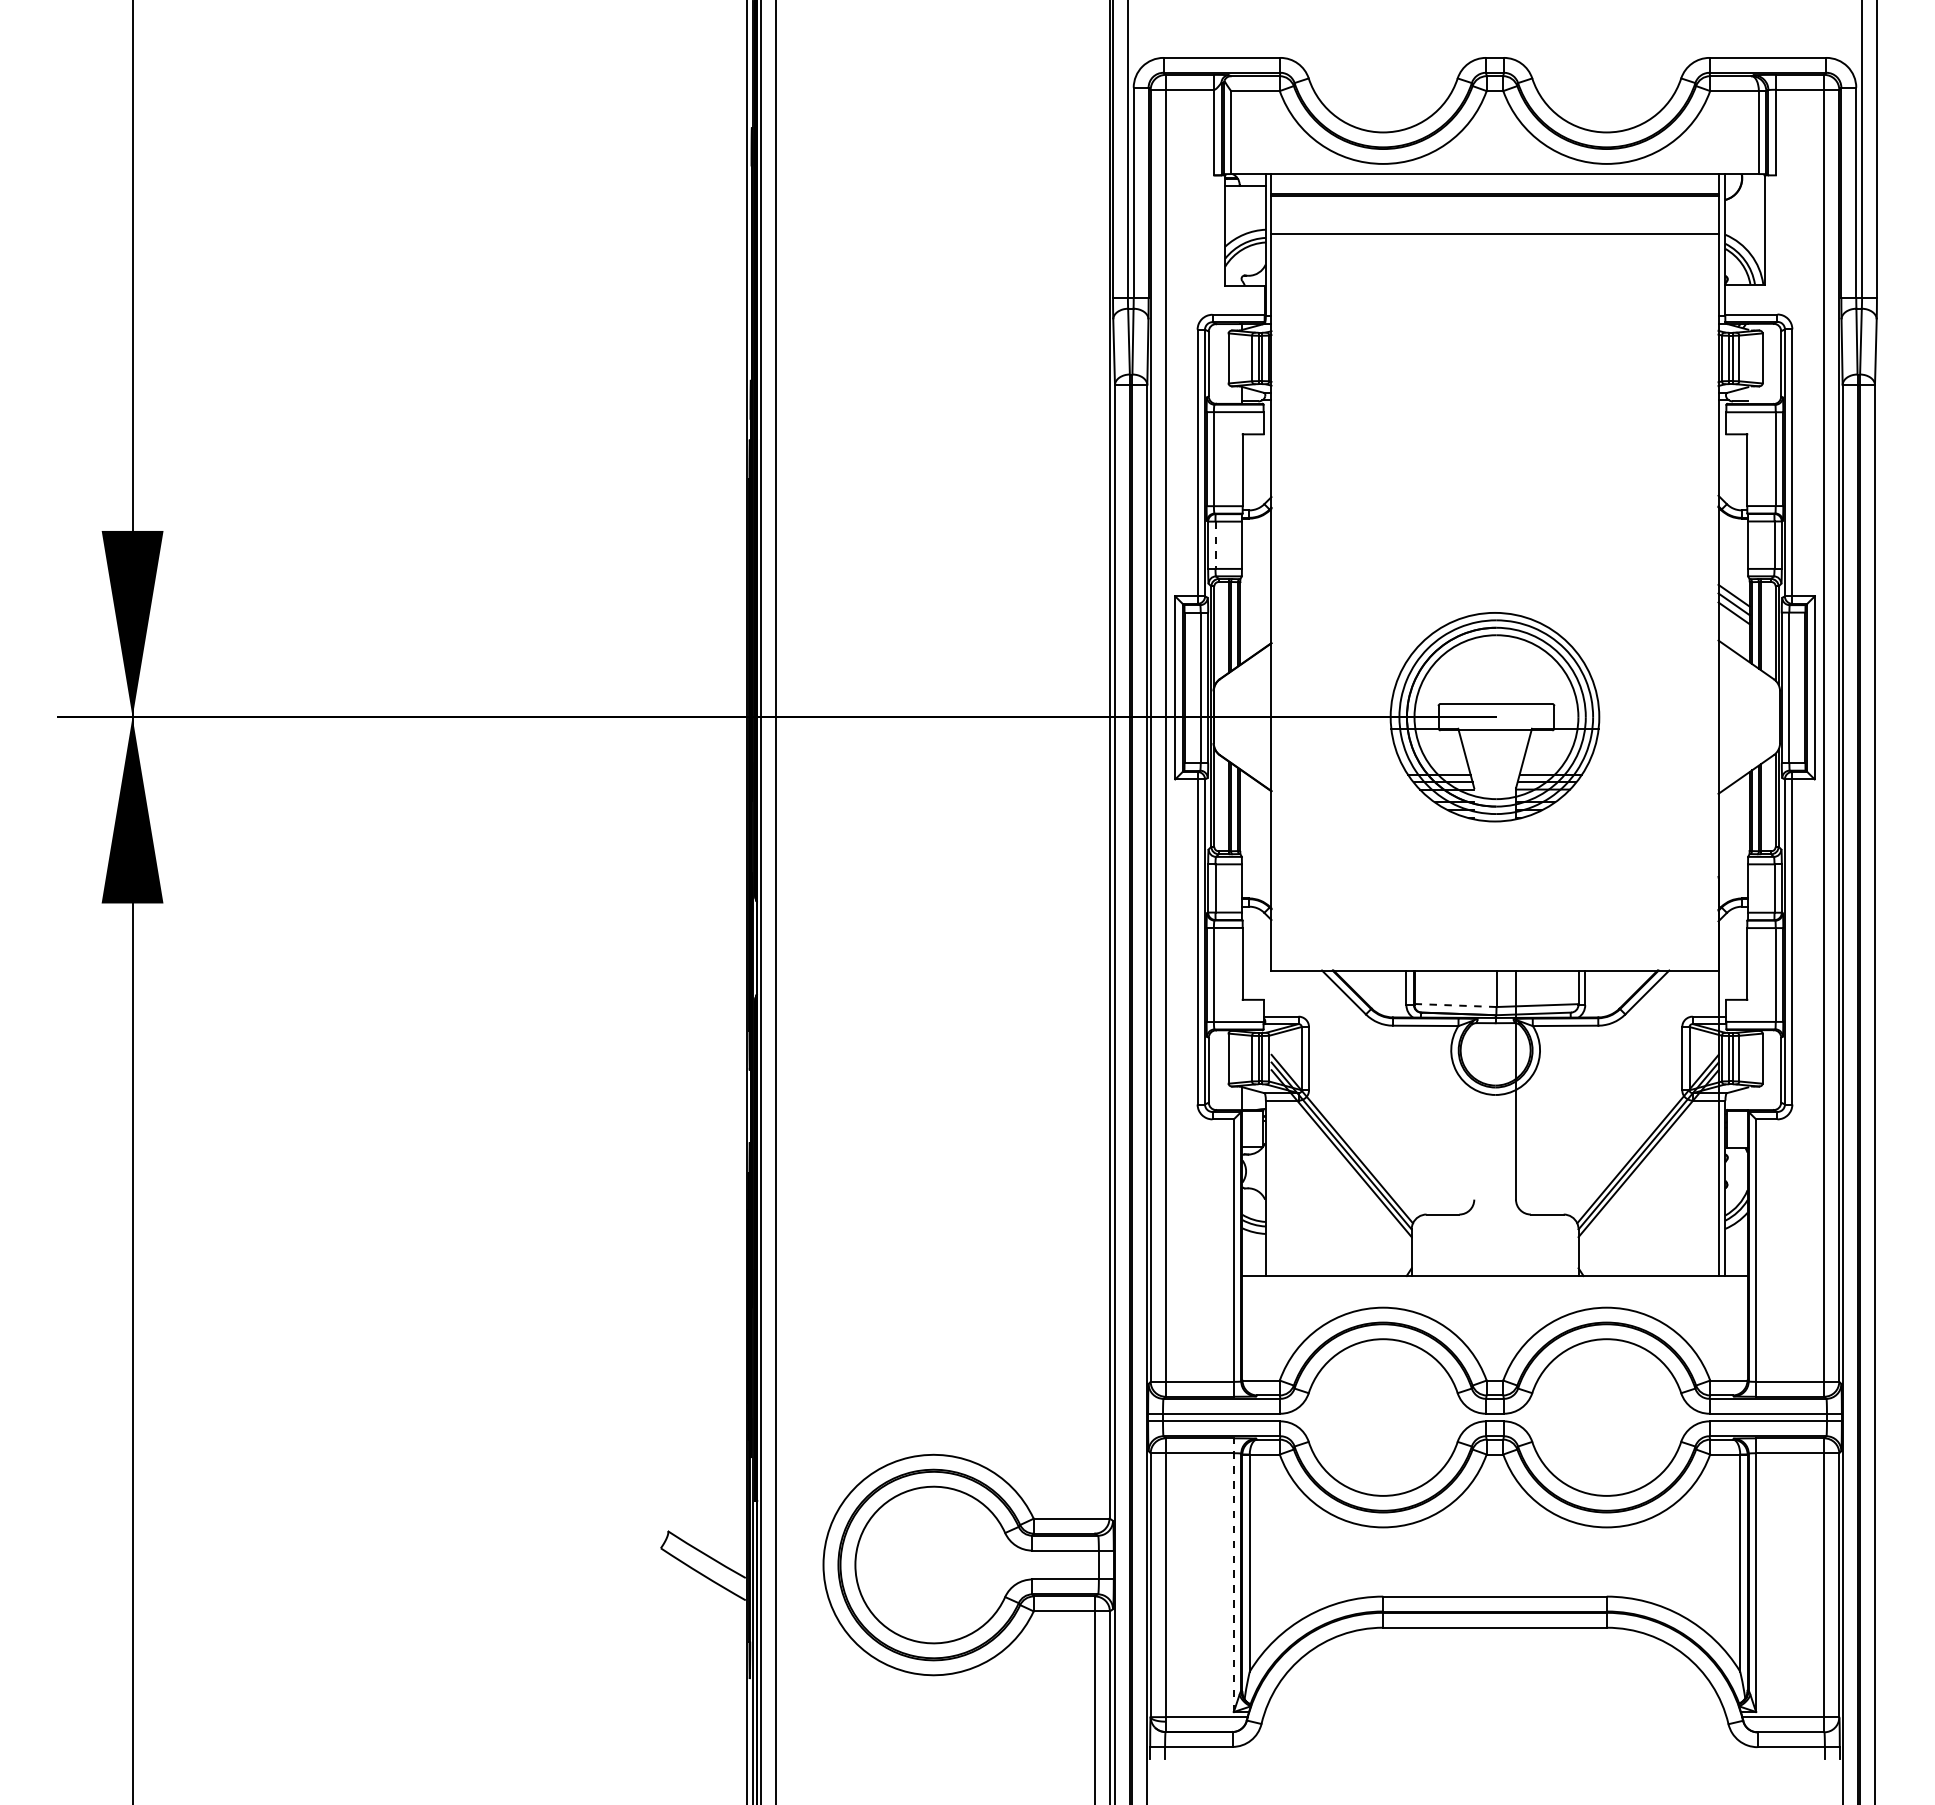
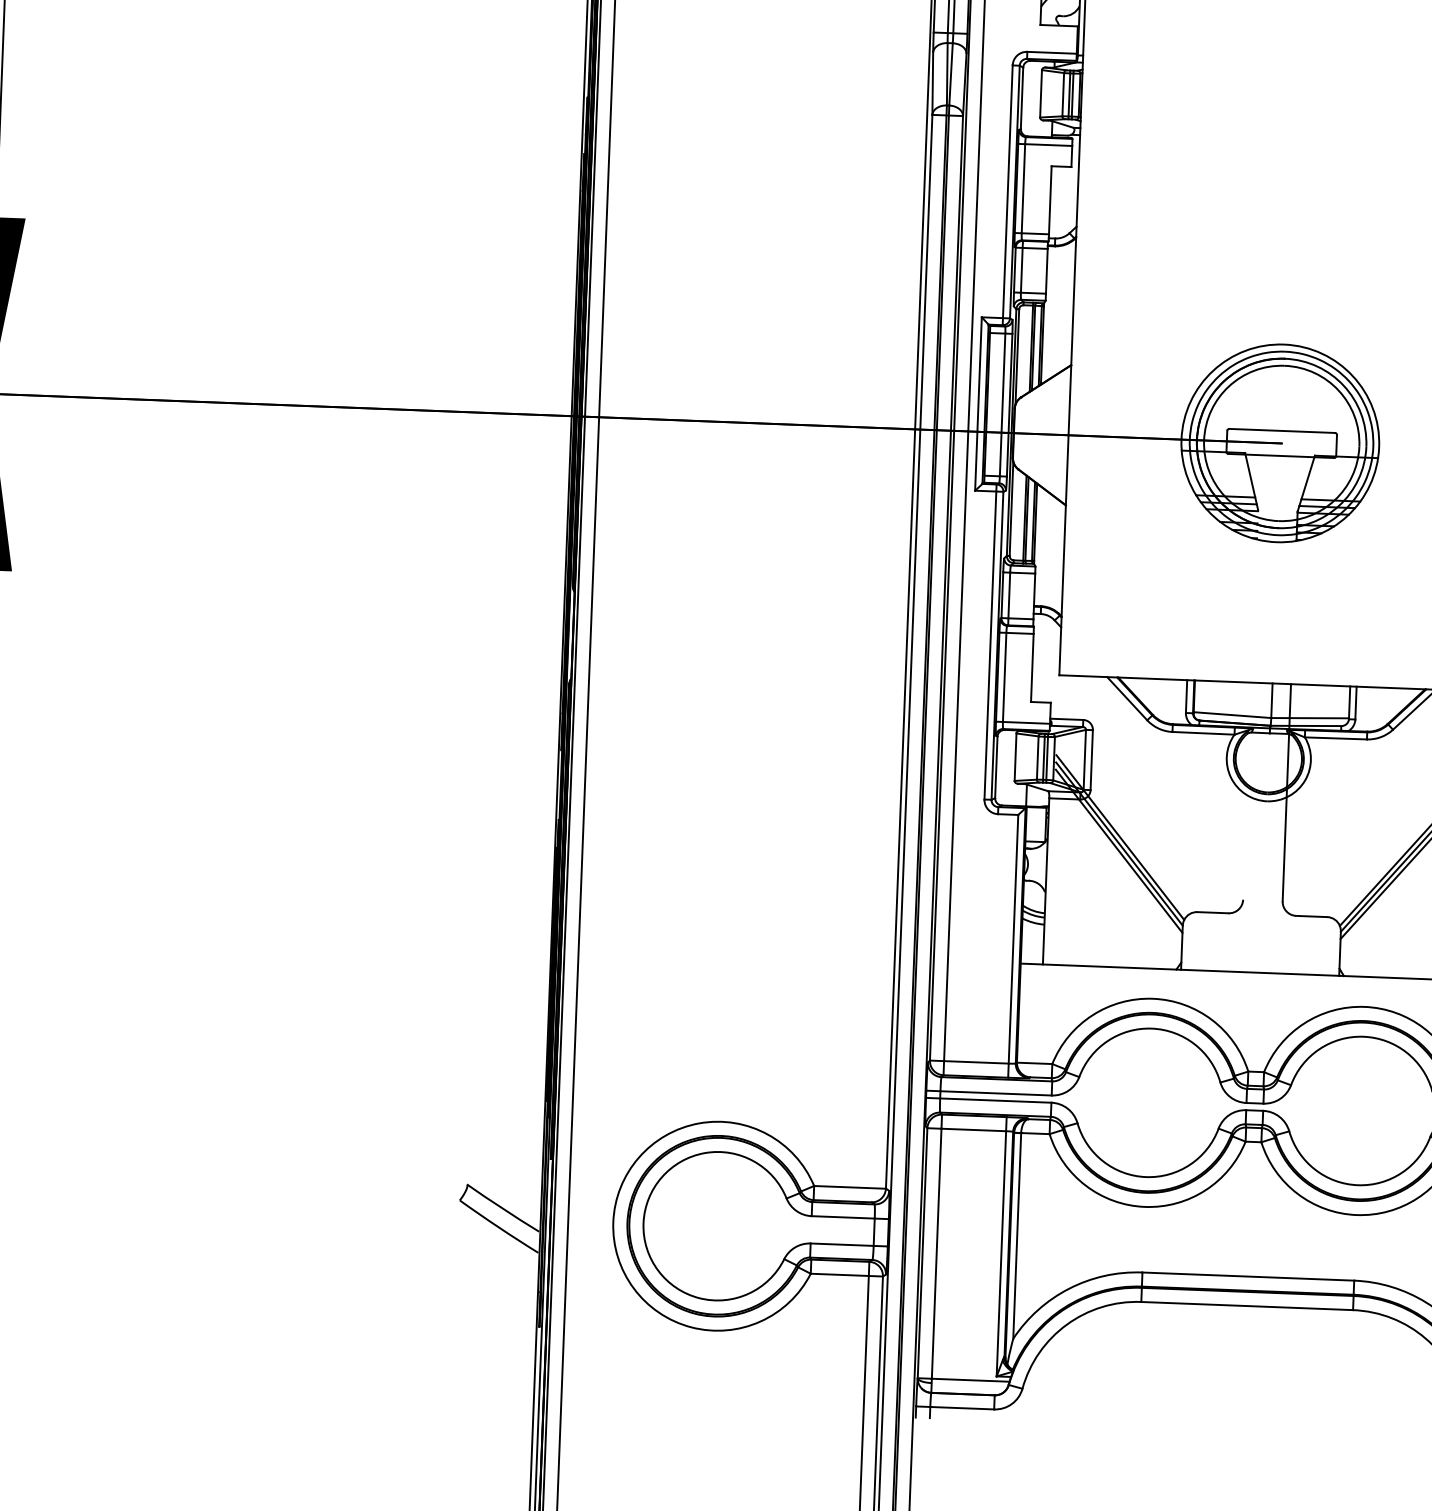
line: (1215, 545) -> (1021, 270), dashed -> solid
line: (1456, 1005) -> (1233, 715), dashed -> solid
line: (1233, 1575) -> (1001, 1247), dashed -> solid

